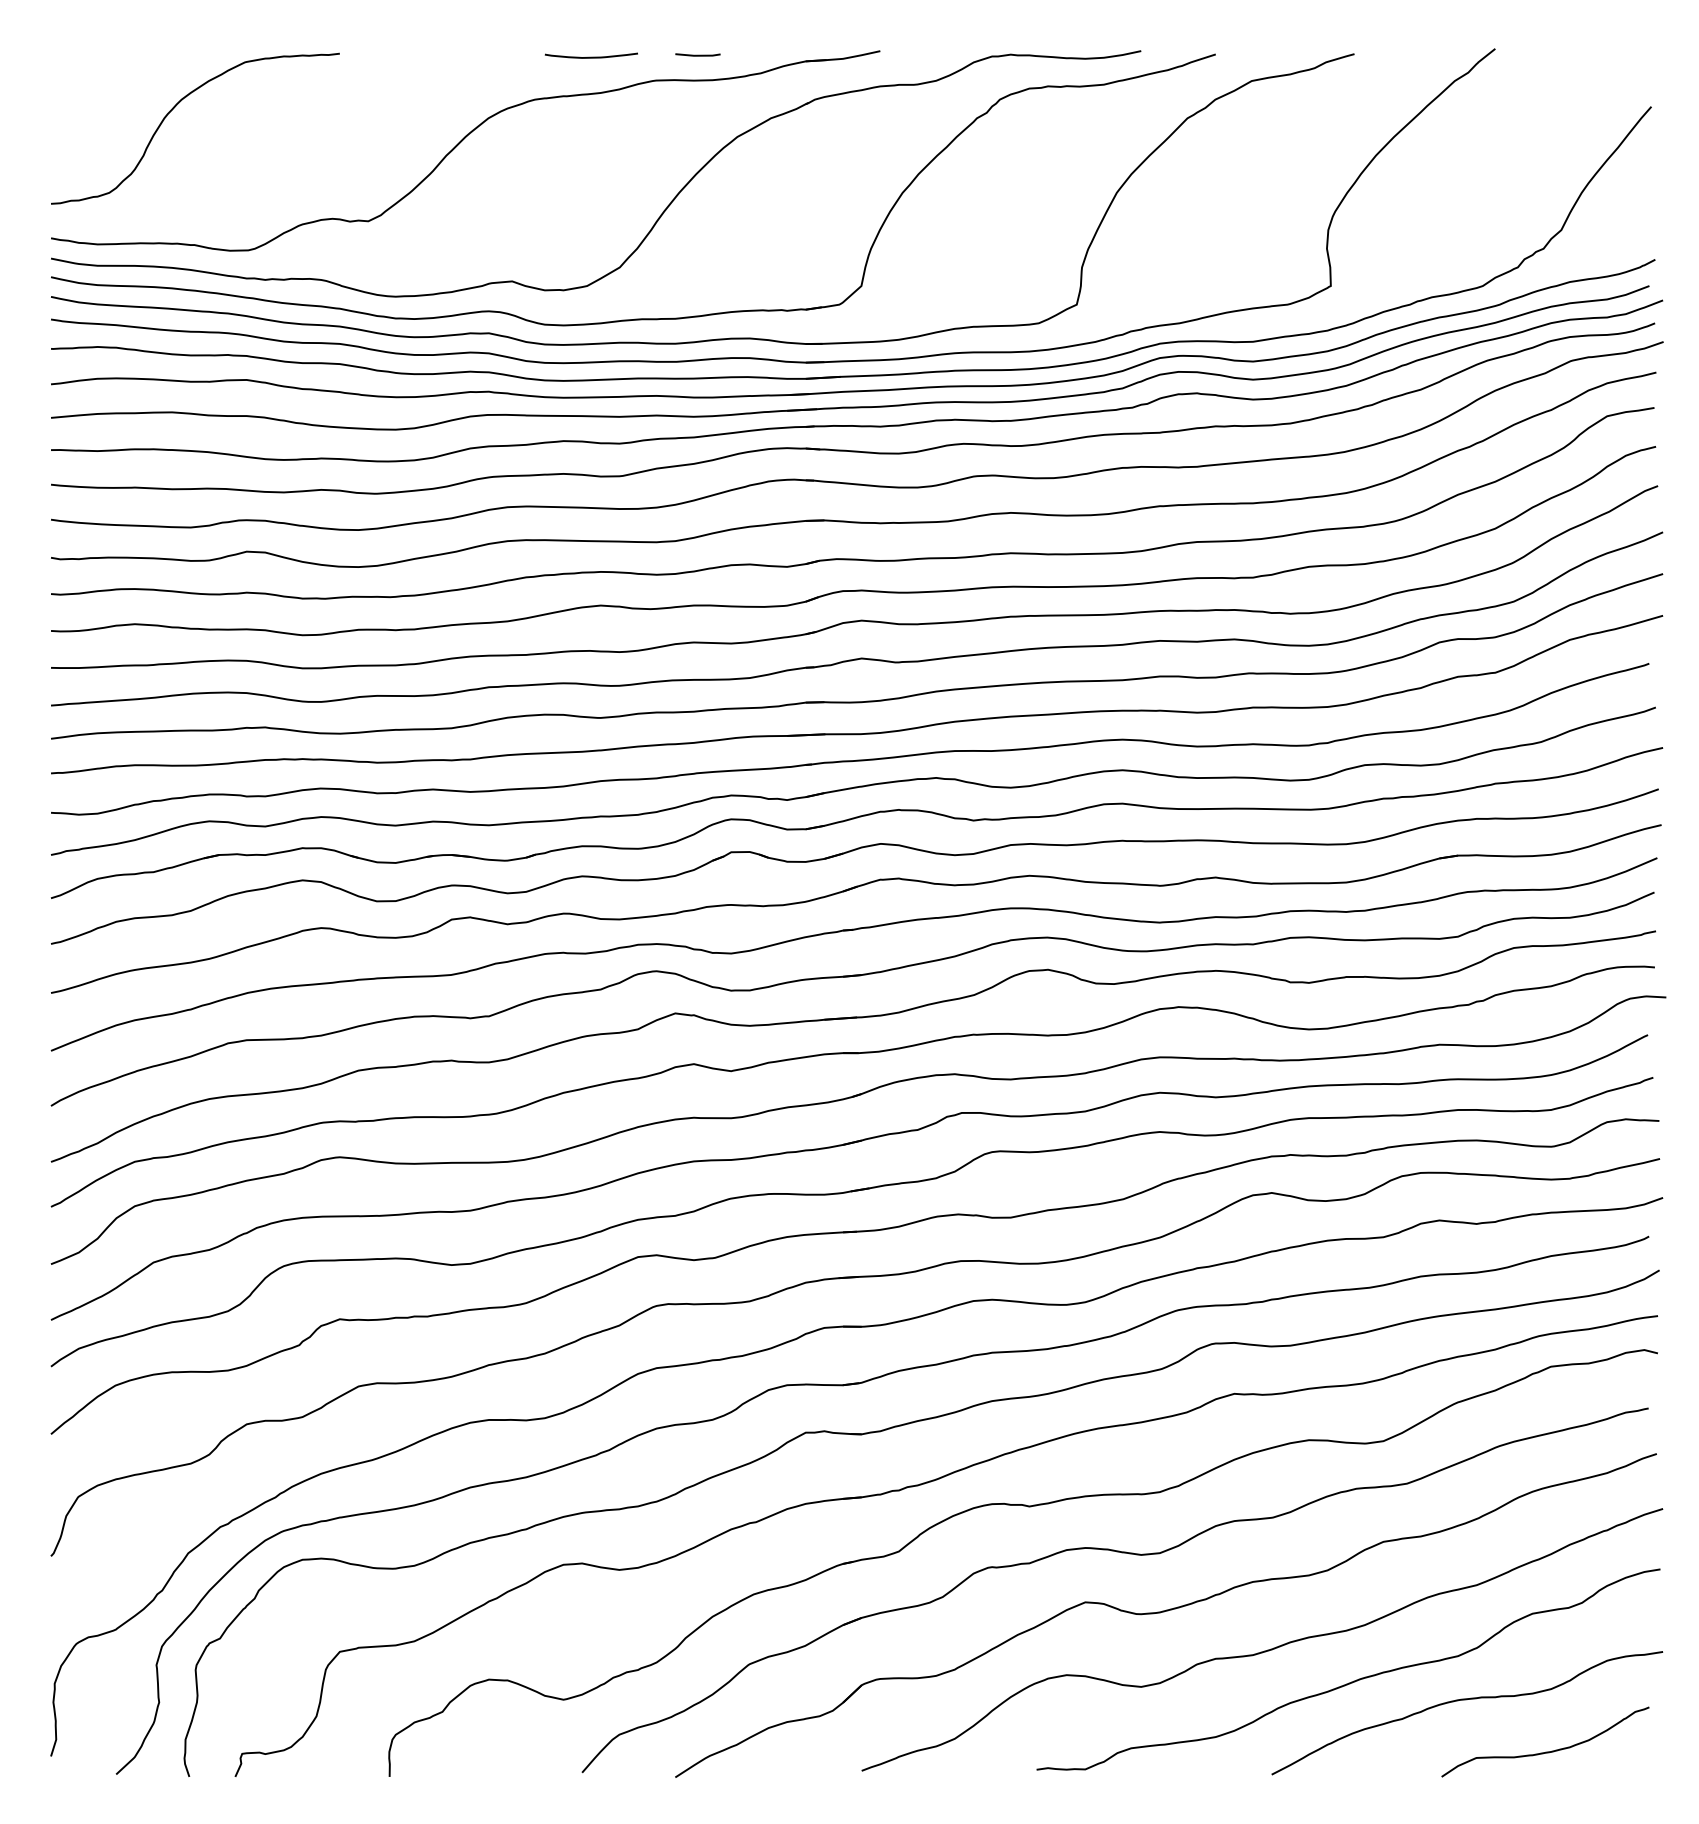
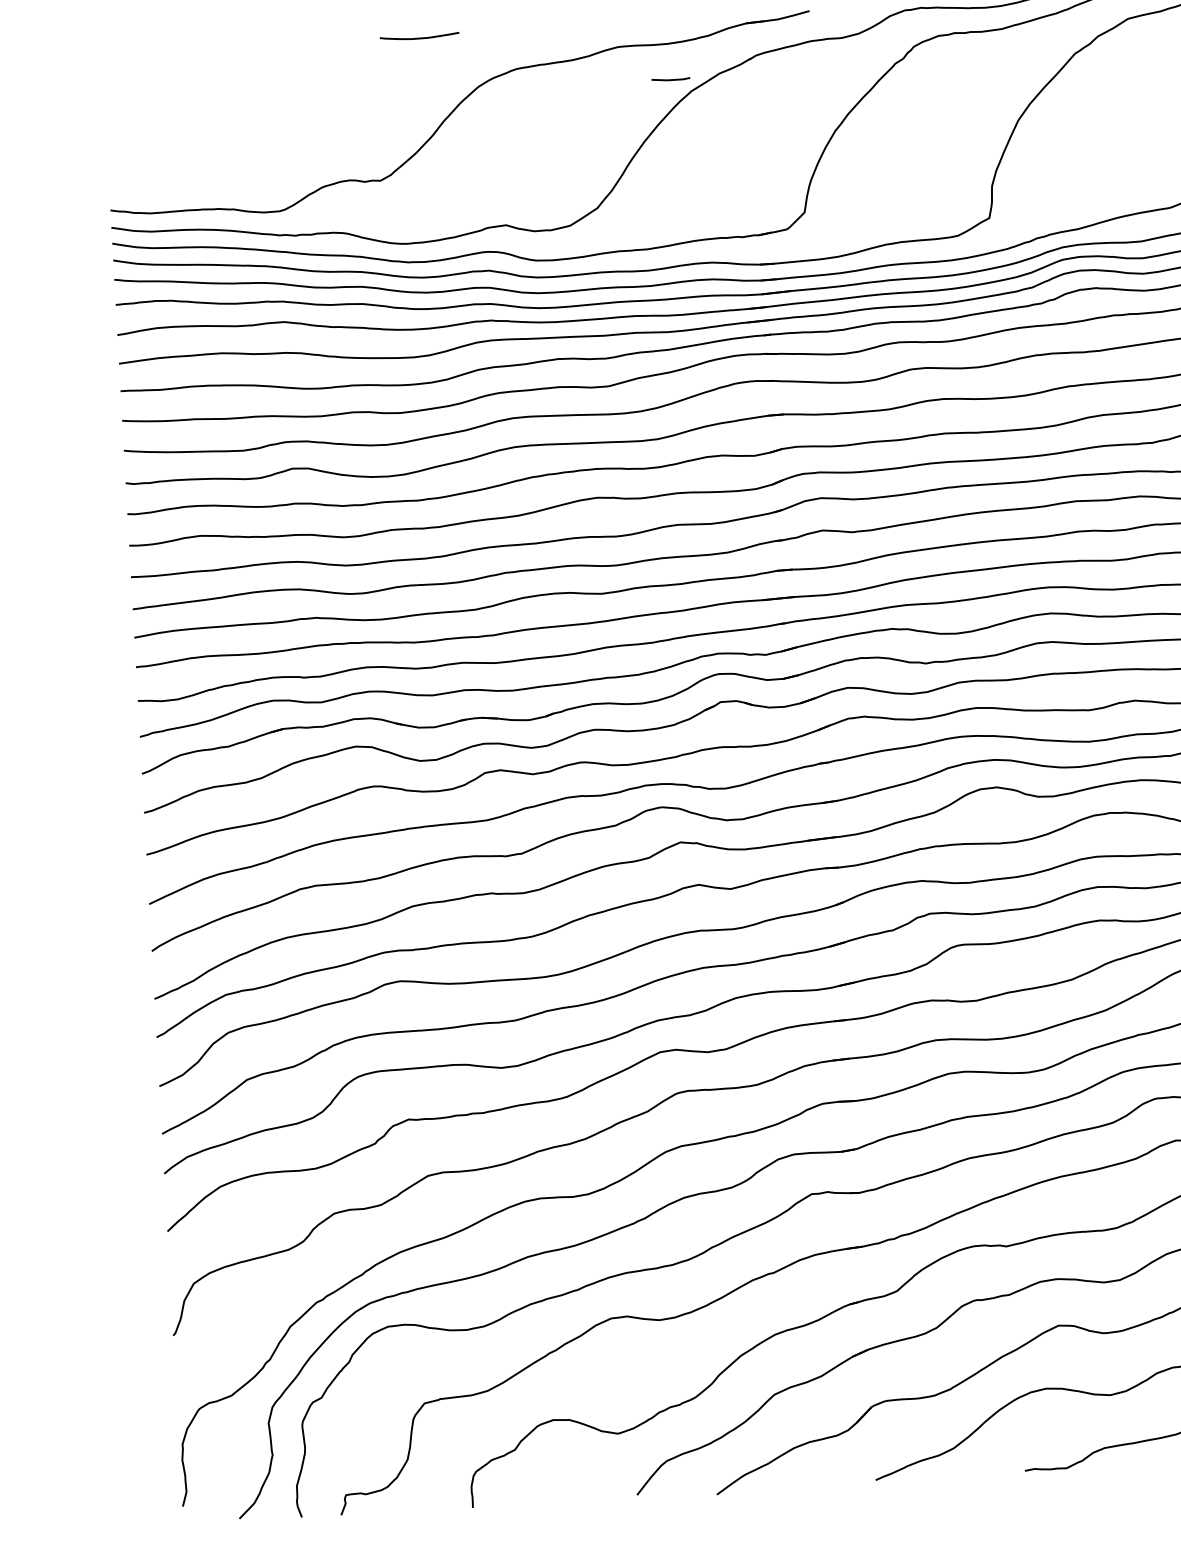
line: (697, 54) -> (670, 79), moved
curve: (590, 56) -> (418, 37), moved
curve: (175, 107) -> (210, 92), removed

